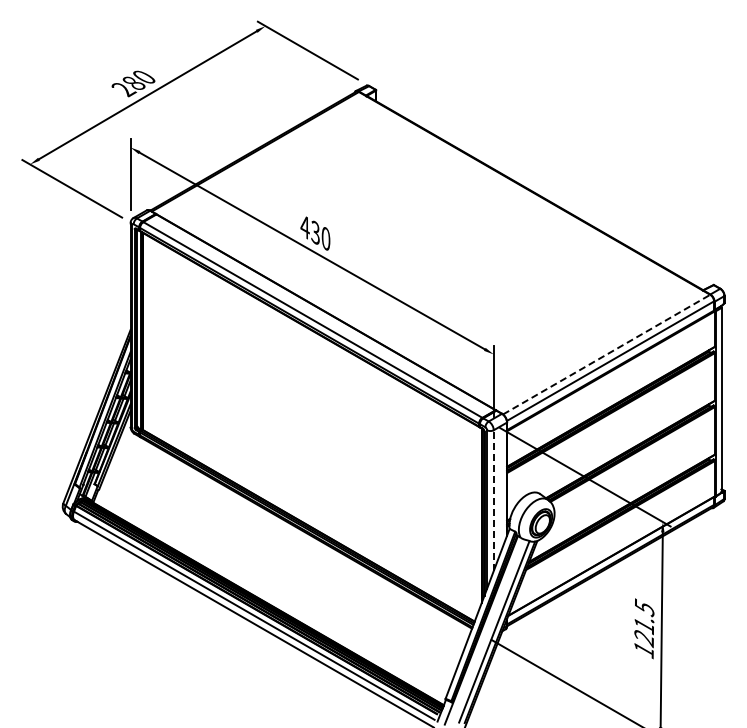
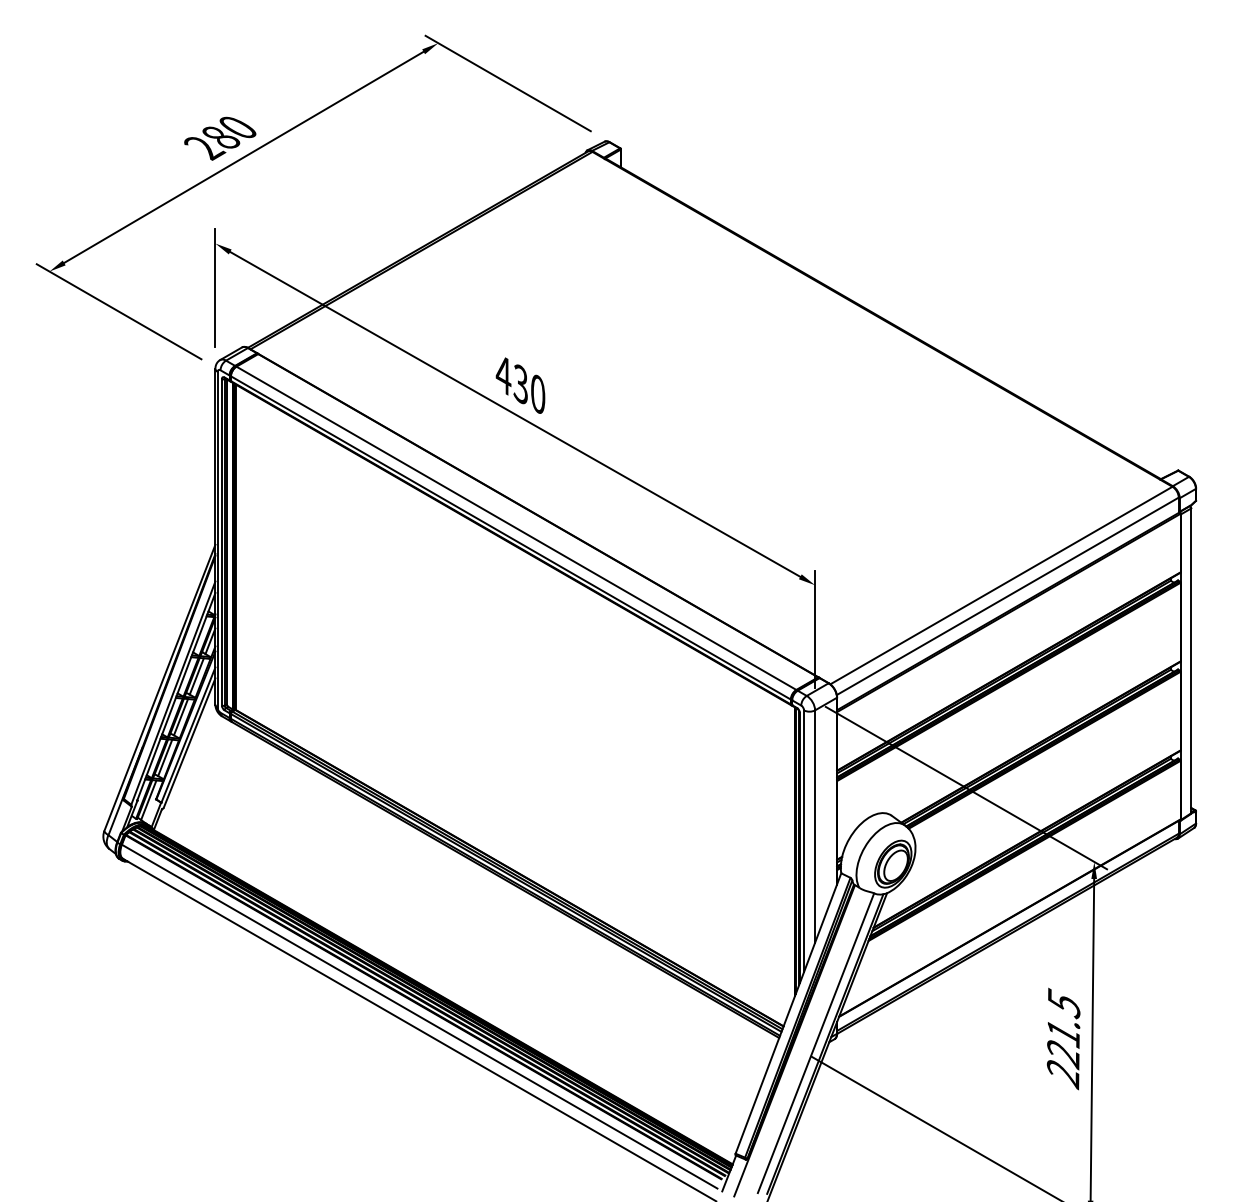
line: (606, 354) -> (1001, 585), dashed -> solid
line: (493, 500) -> (814, 826), dashed -> solid
text: (643, 651) -> (1062, 1075), 121.5 -> 221.5

